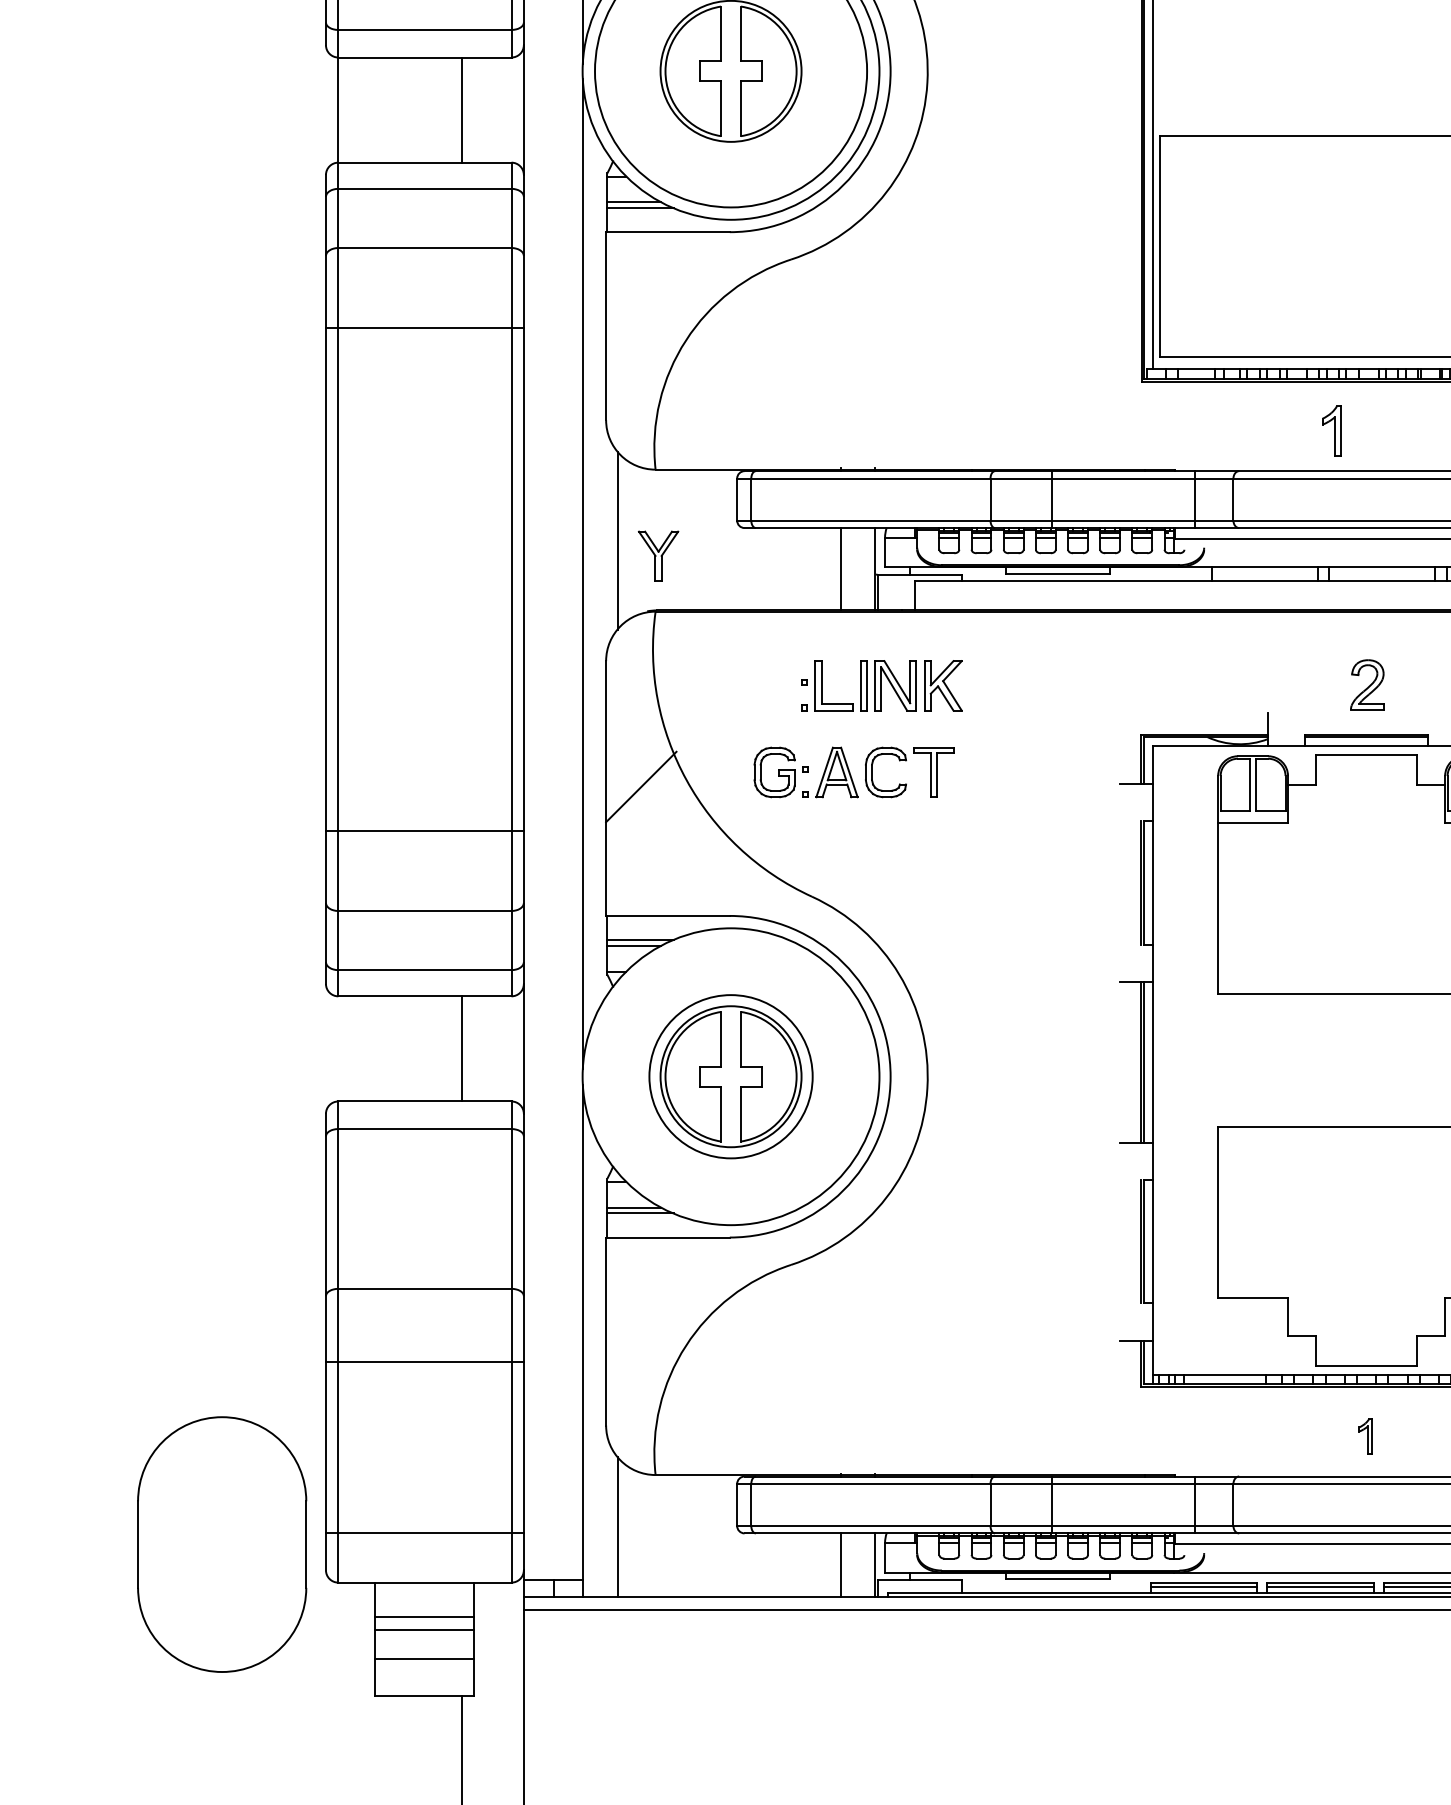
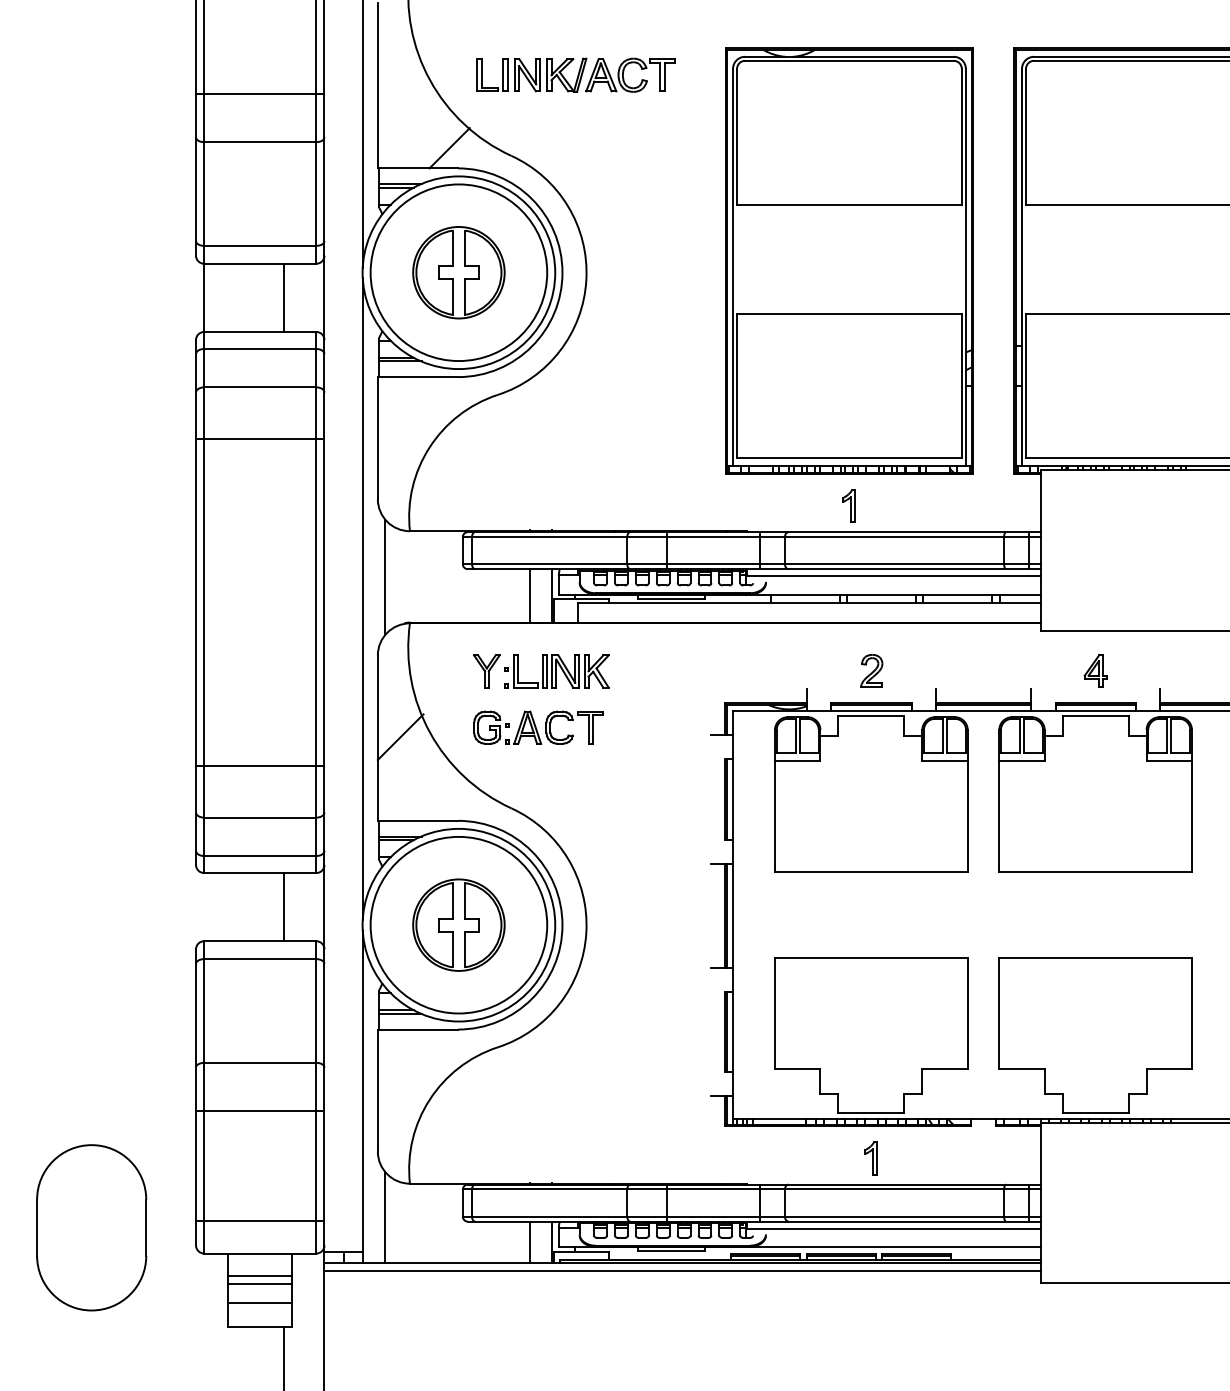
part: (657, 556) -> (486, 671), moved
circle: (730, 1075) -> (458, 924), size x1.67
part: (1365, 1436) -> (870, 1158), size x1.43
part: (221, 1544) -> (91, 1227), moved

